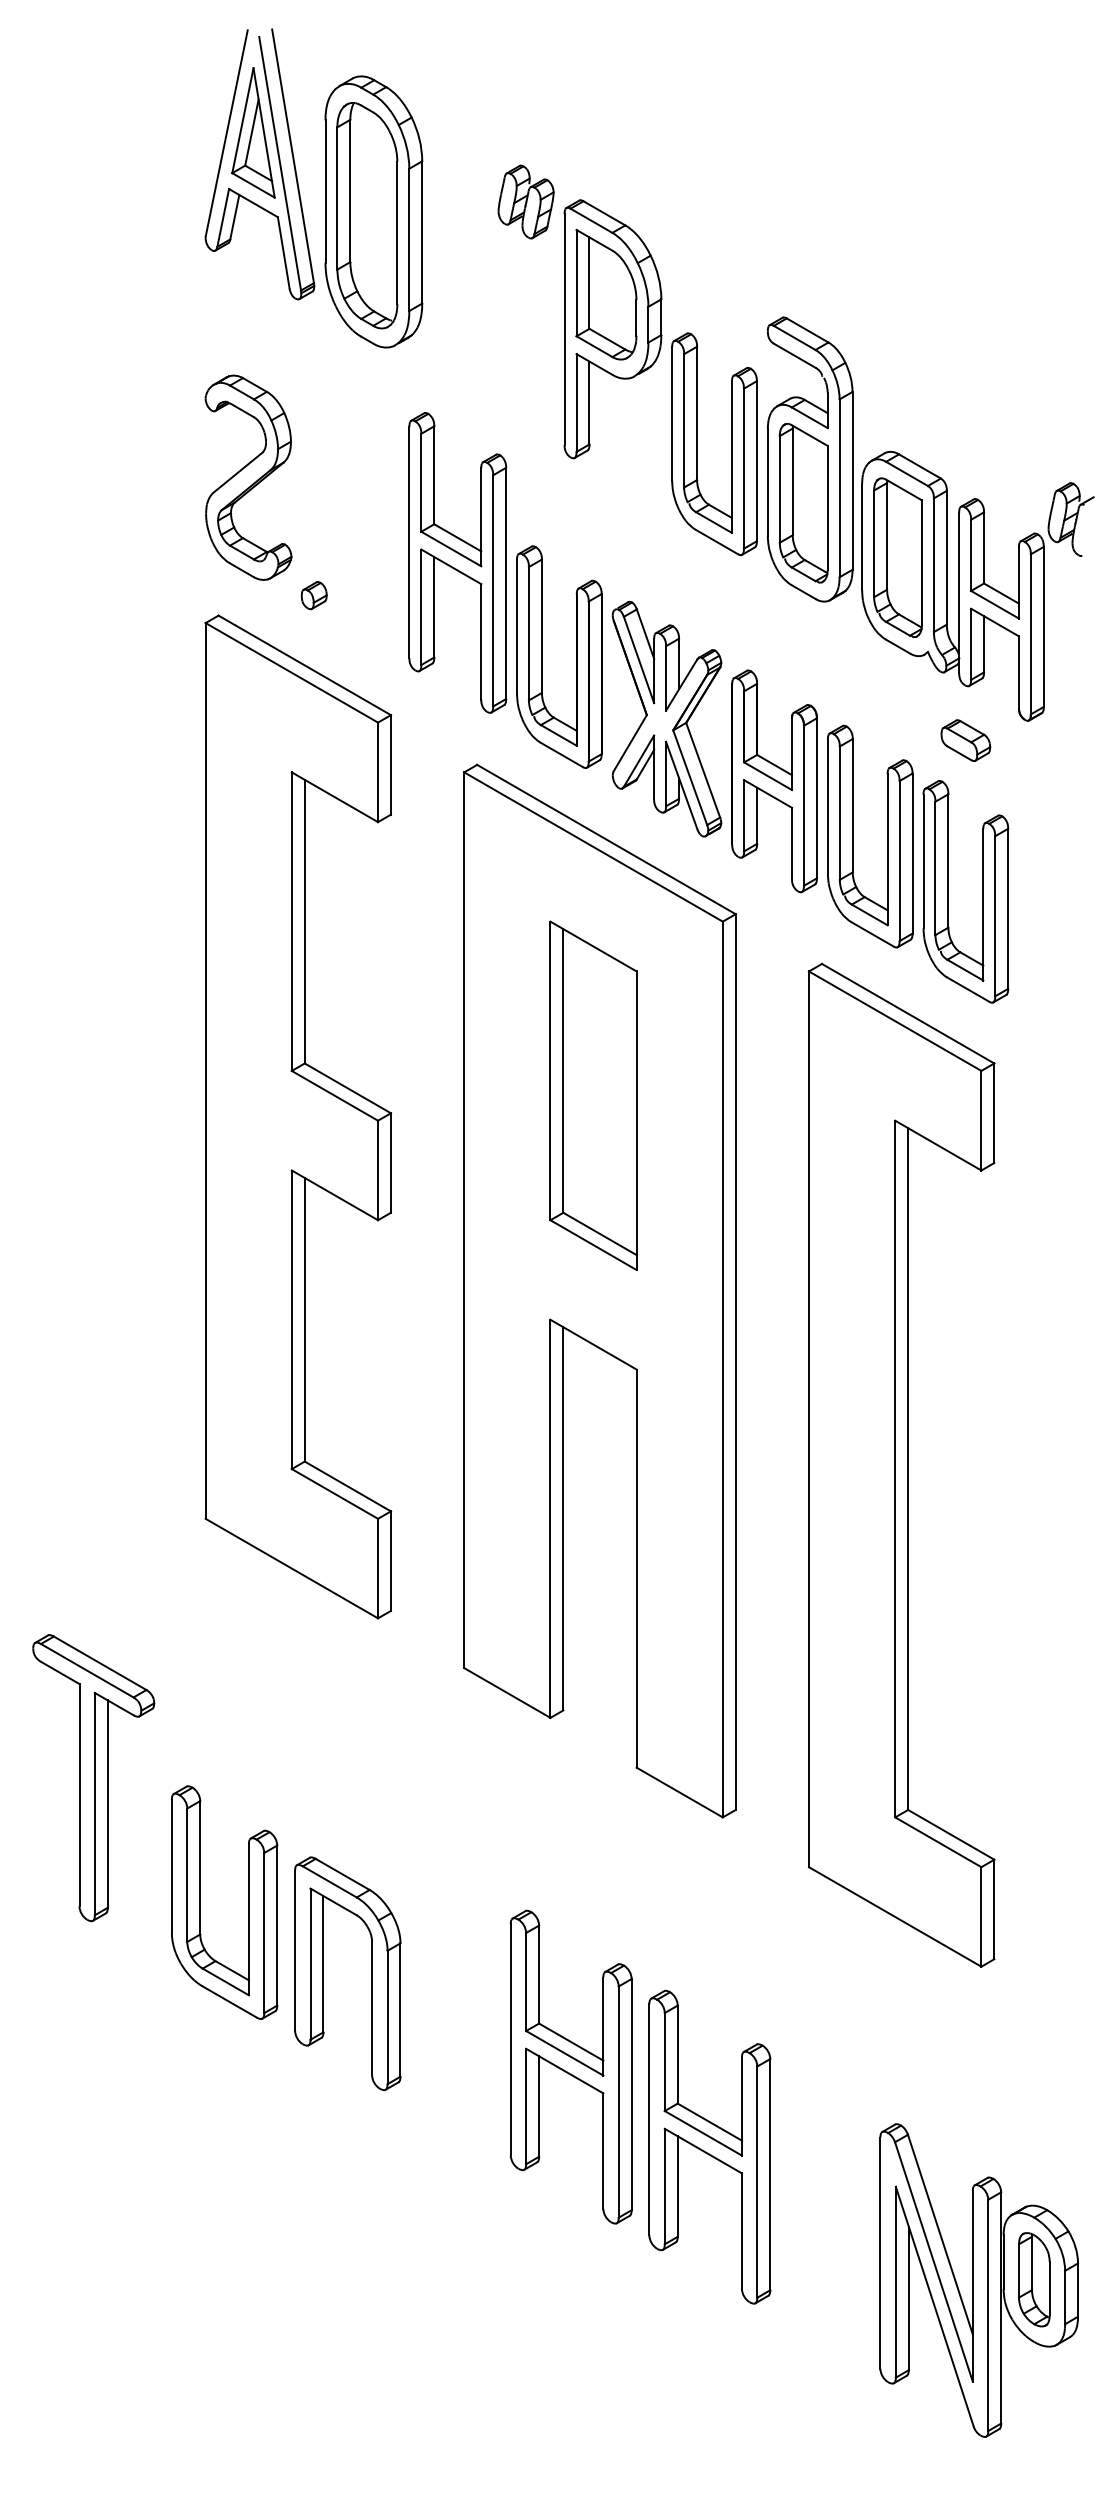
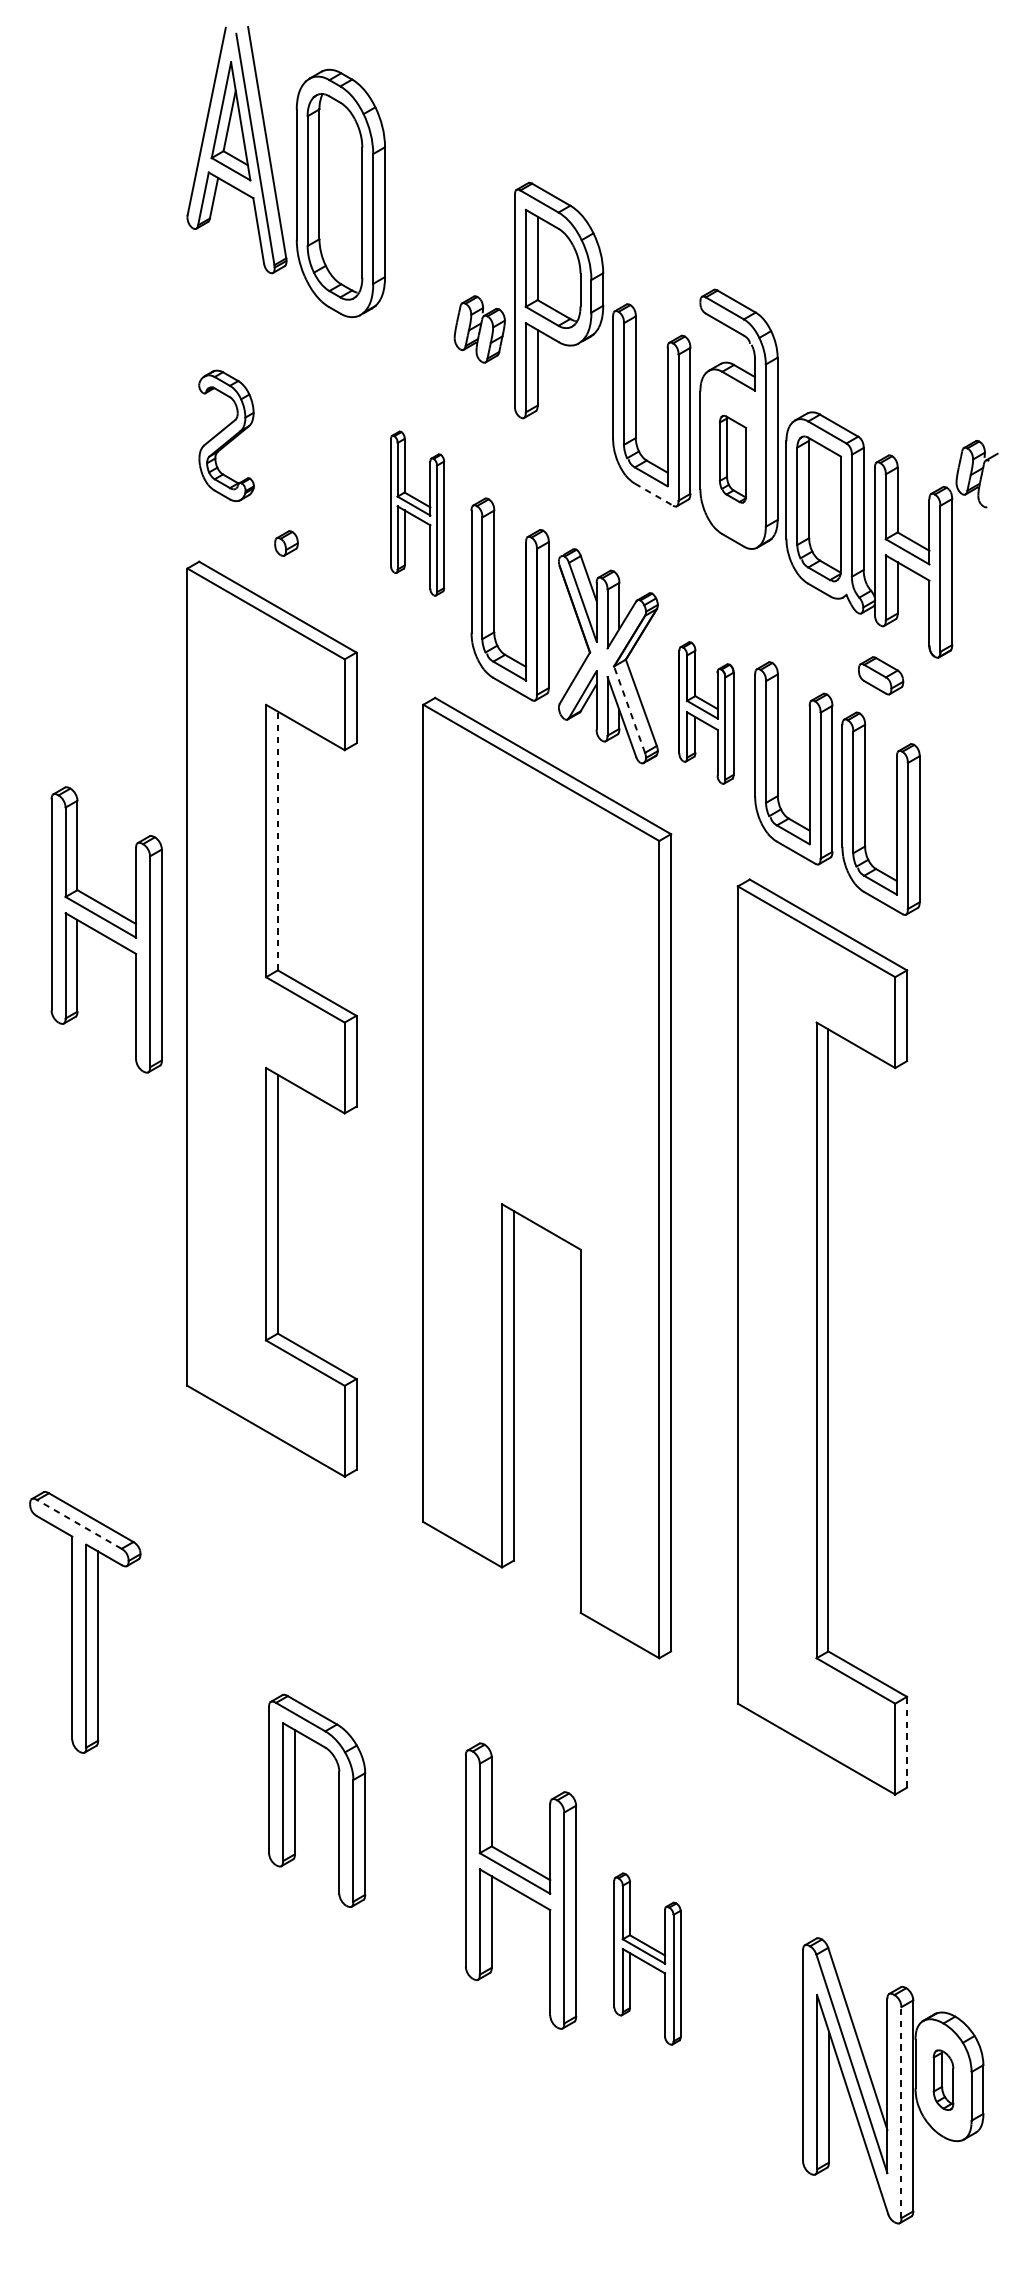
part: (525, 201) -> (479, 328), moved
part: (248, 477) -> (226, 435), size x0.7
part: (803, 503) -> (732, 459), size x0.6
line: (717, 542) -> (654, 495), solid -> dashed
part: (457, 562) -> (417, 513), size x0.6
line: (690, 777) -> (629, 709), solid -> dashed
part: (774, 781) -> (706, 713), size x0.7
line: (304, 921) -> (277, 840), solid -> dashed
part: (116, 1018) -> (106, 929), added
part: (593, 1095) -> (541, 999), removed
line: (86, 1670) -> (78, 1524), solid -> dashed
part: (200, 1902) -> (182, 1735), removed
line: (994, 1909) -> (907, 1742), solid -> dashed
part: (709, 2146) -> (647, 1958), size x0.6
part: (1034, 2279) -> (943, 2079), size x0.7
line: (988, 2315) -> (901, 2112), solid -> dashed

